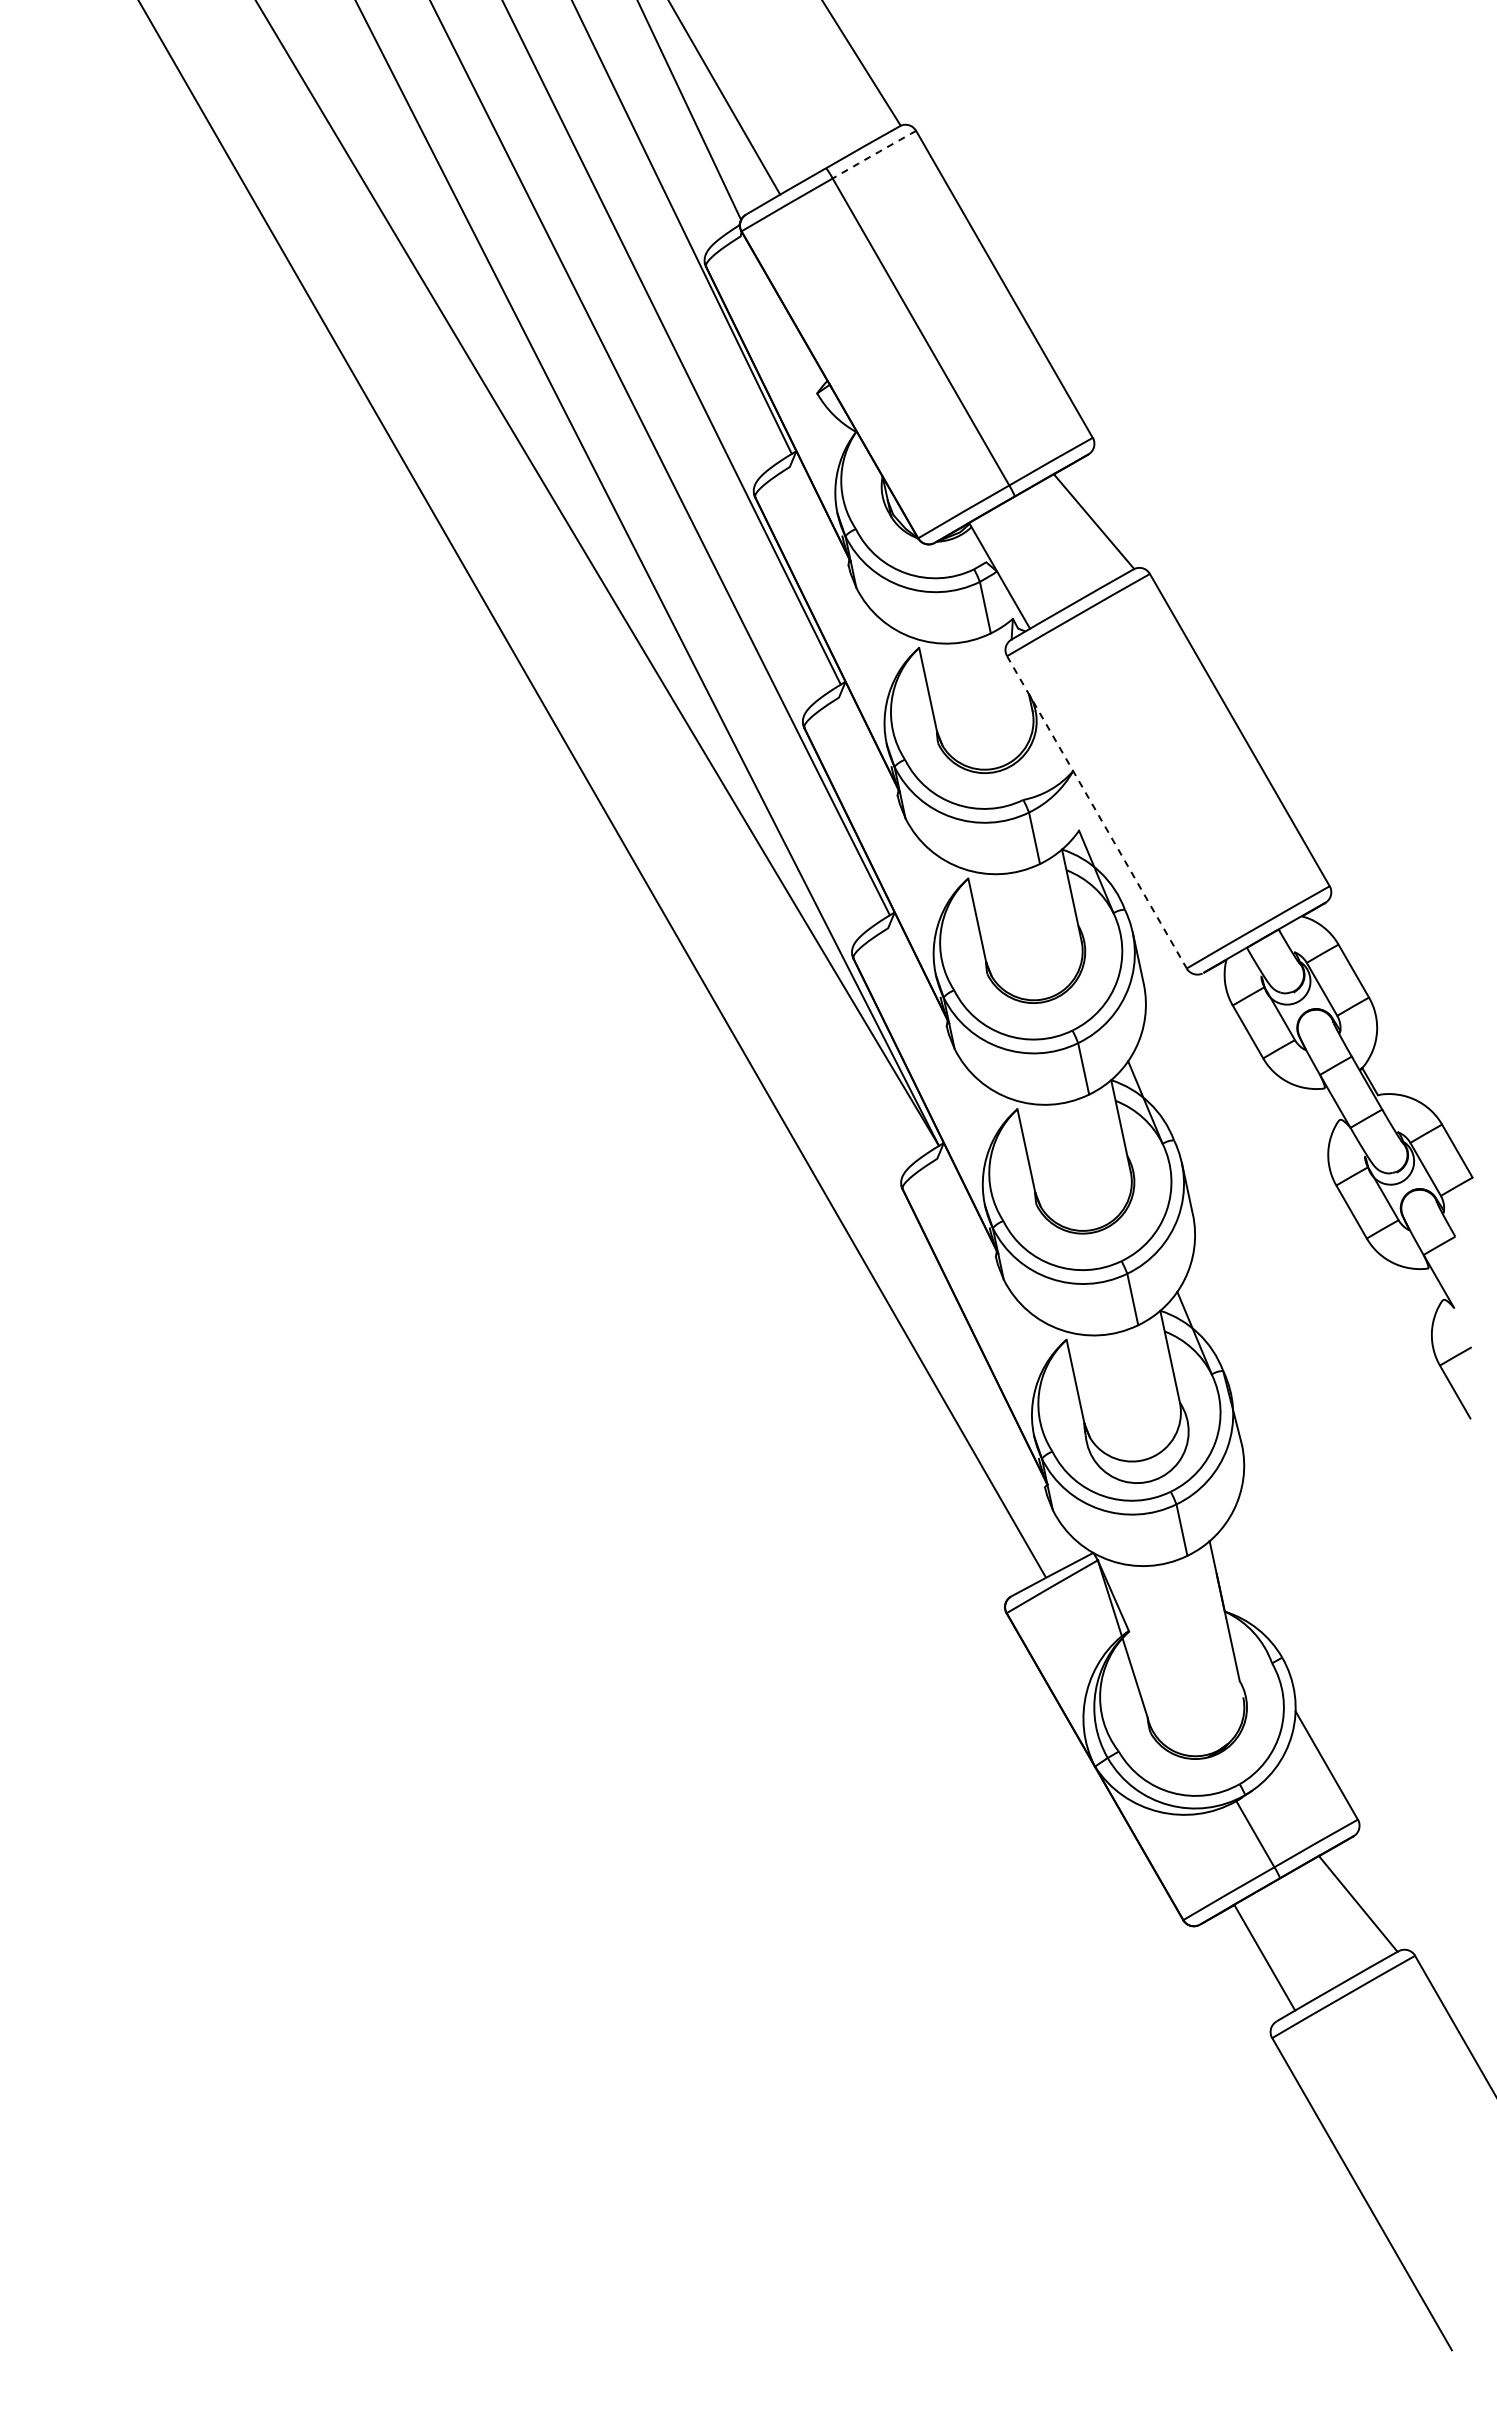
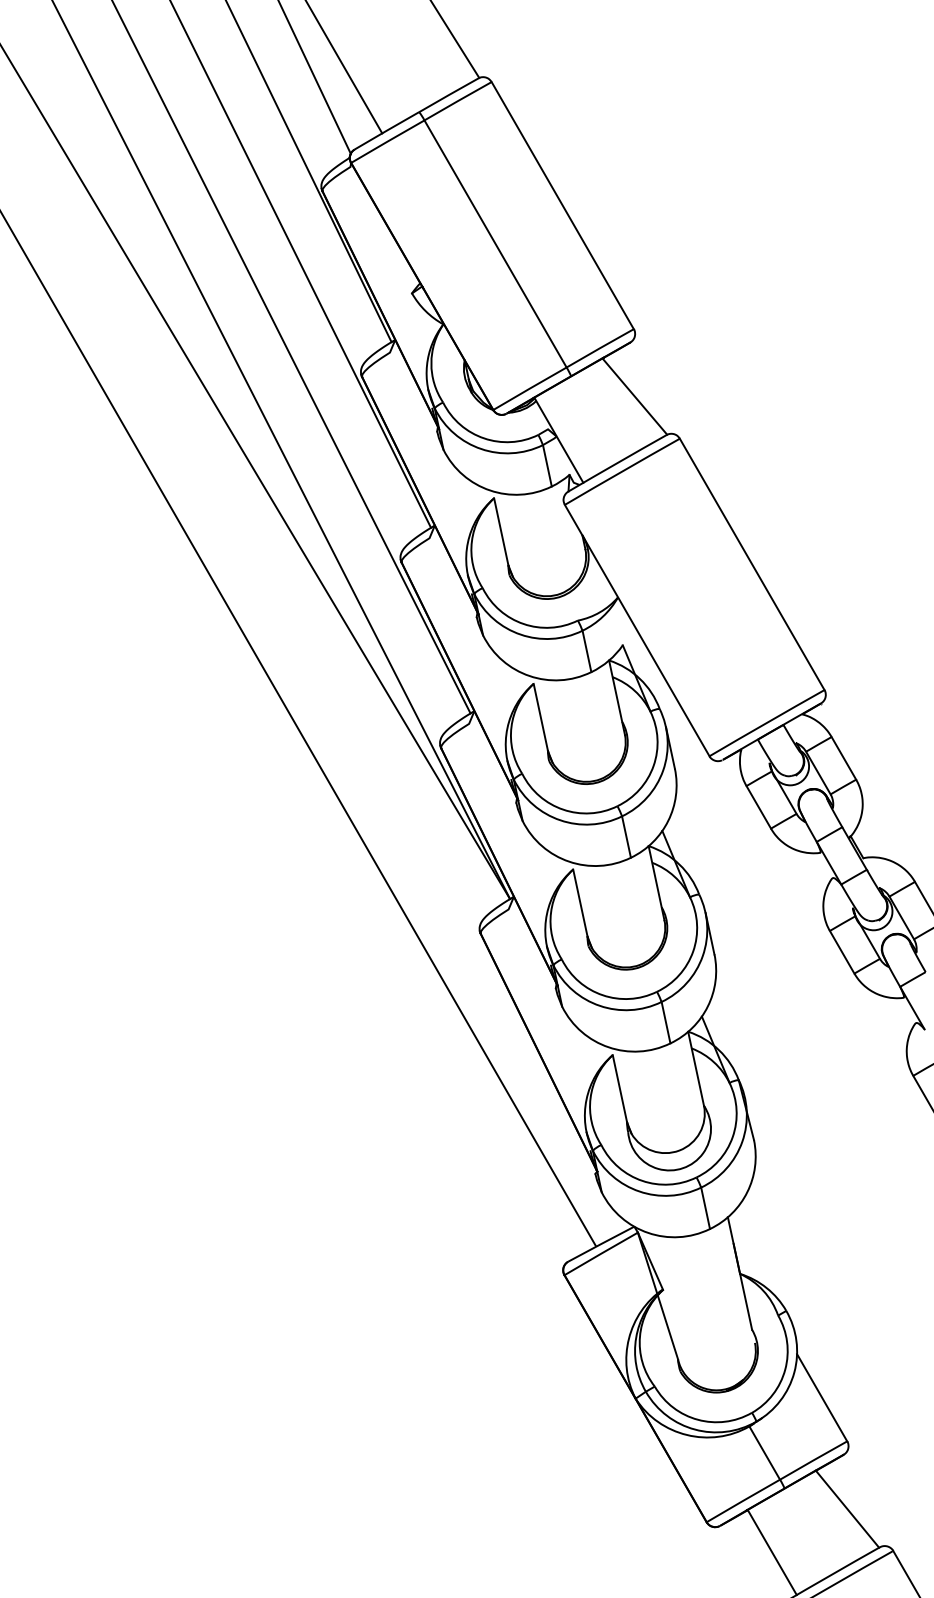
arc: (874, 154) -> (458, 101), dashed -> solid
line: (1097, 812) -> (637, 630), dashed -> solid

